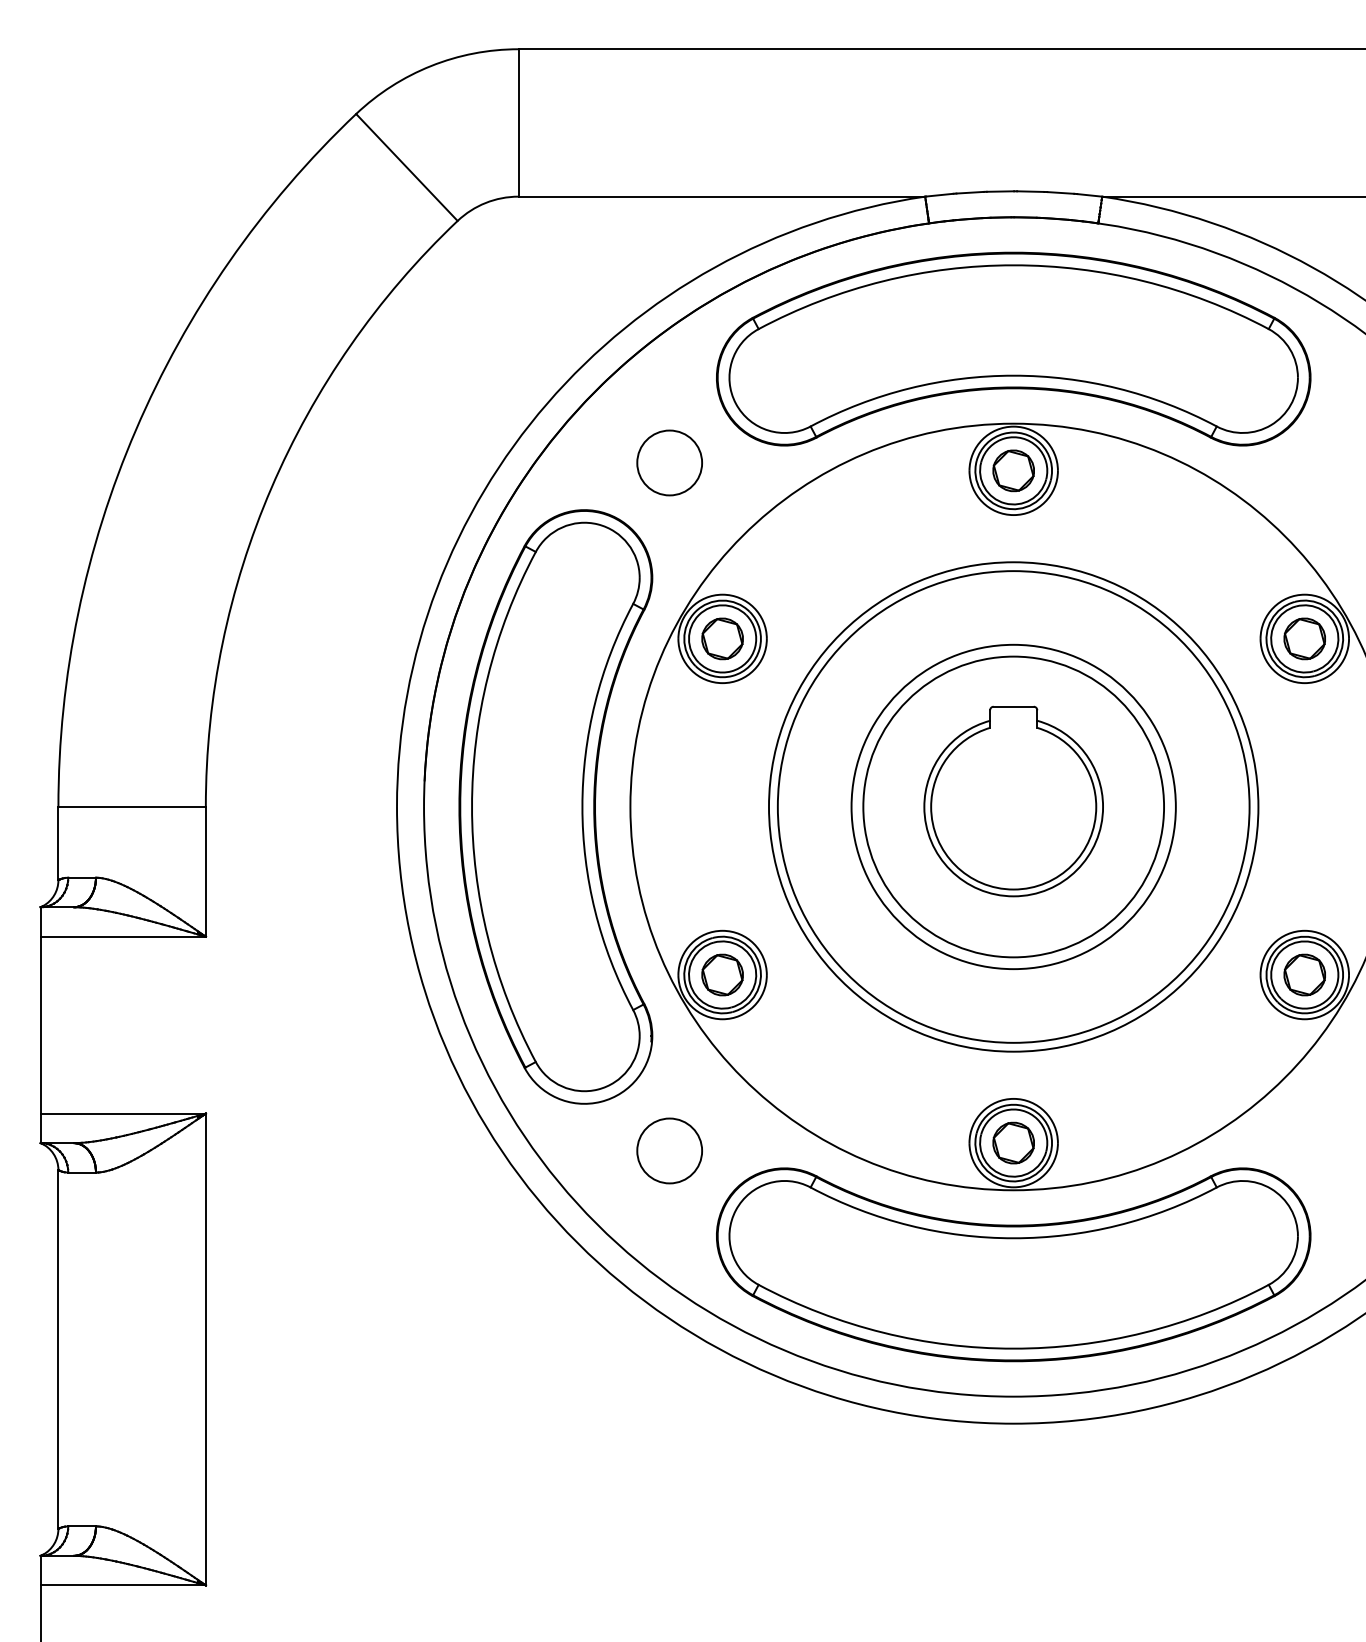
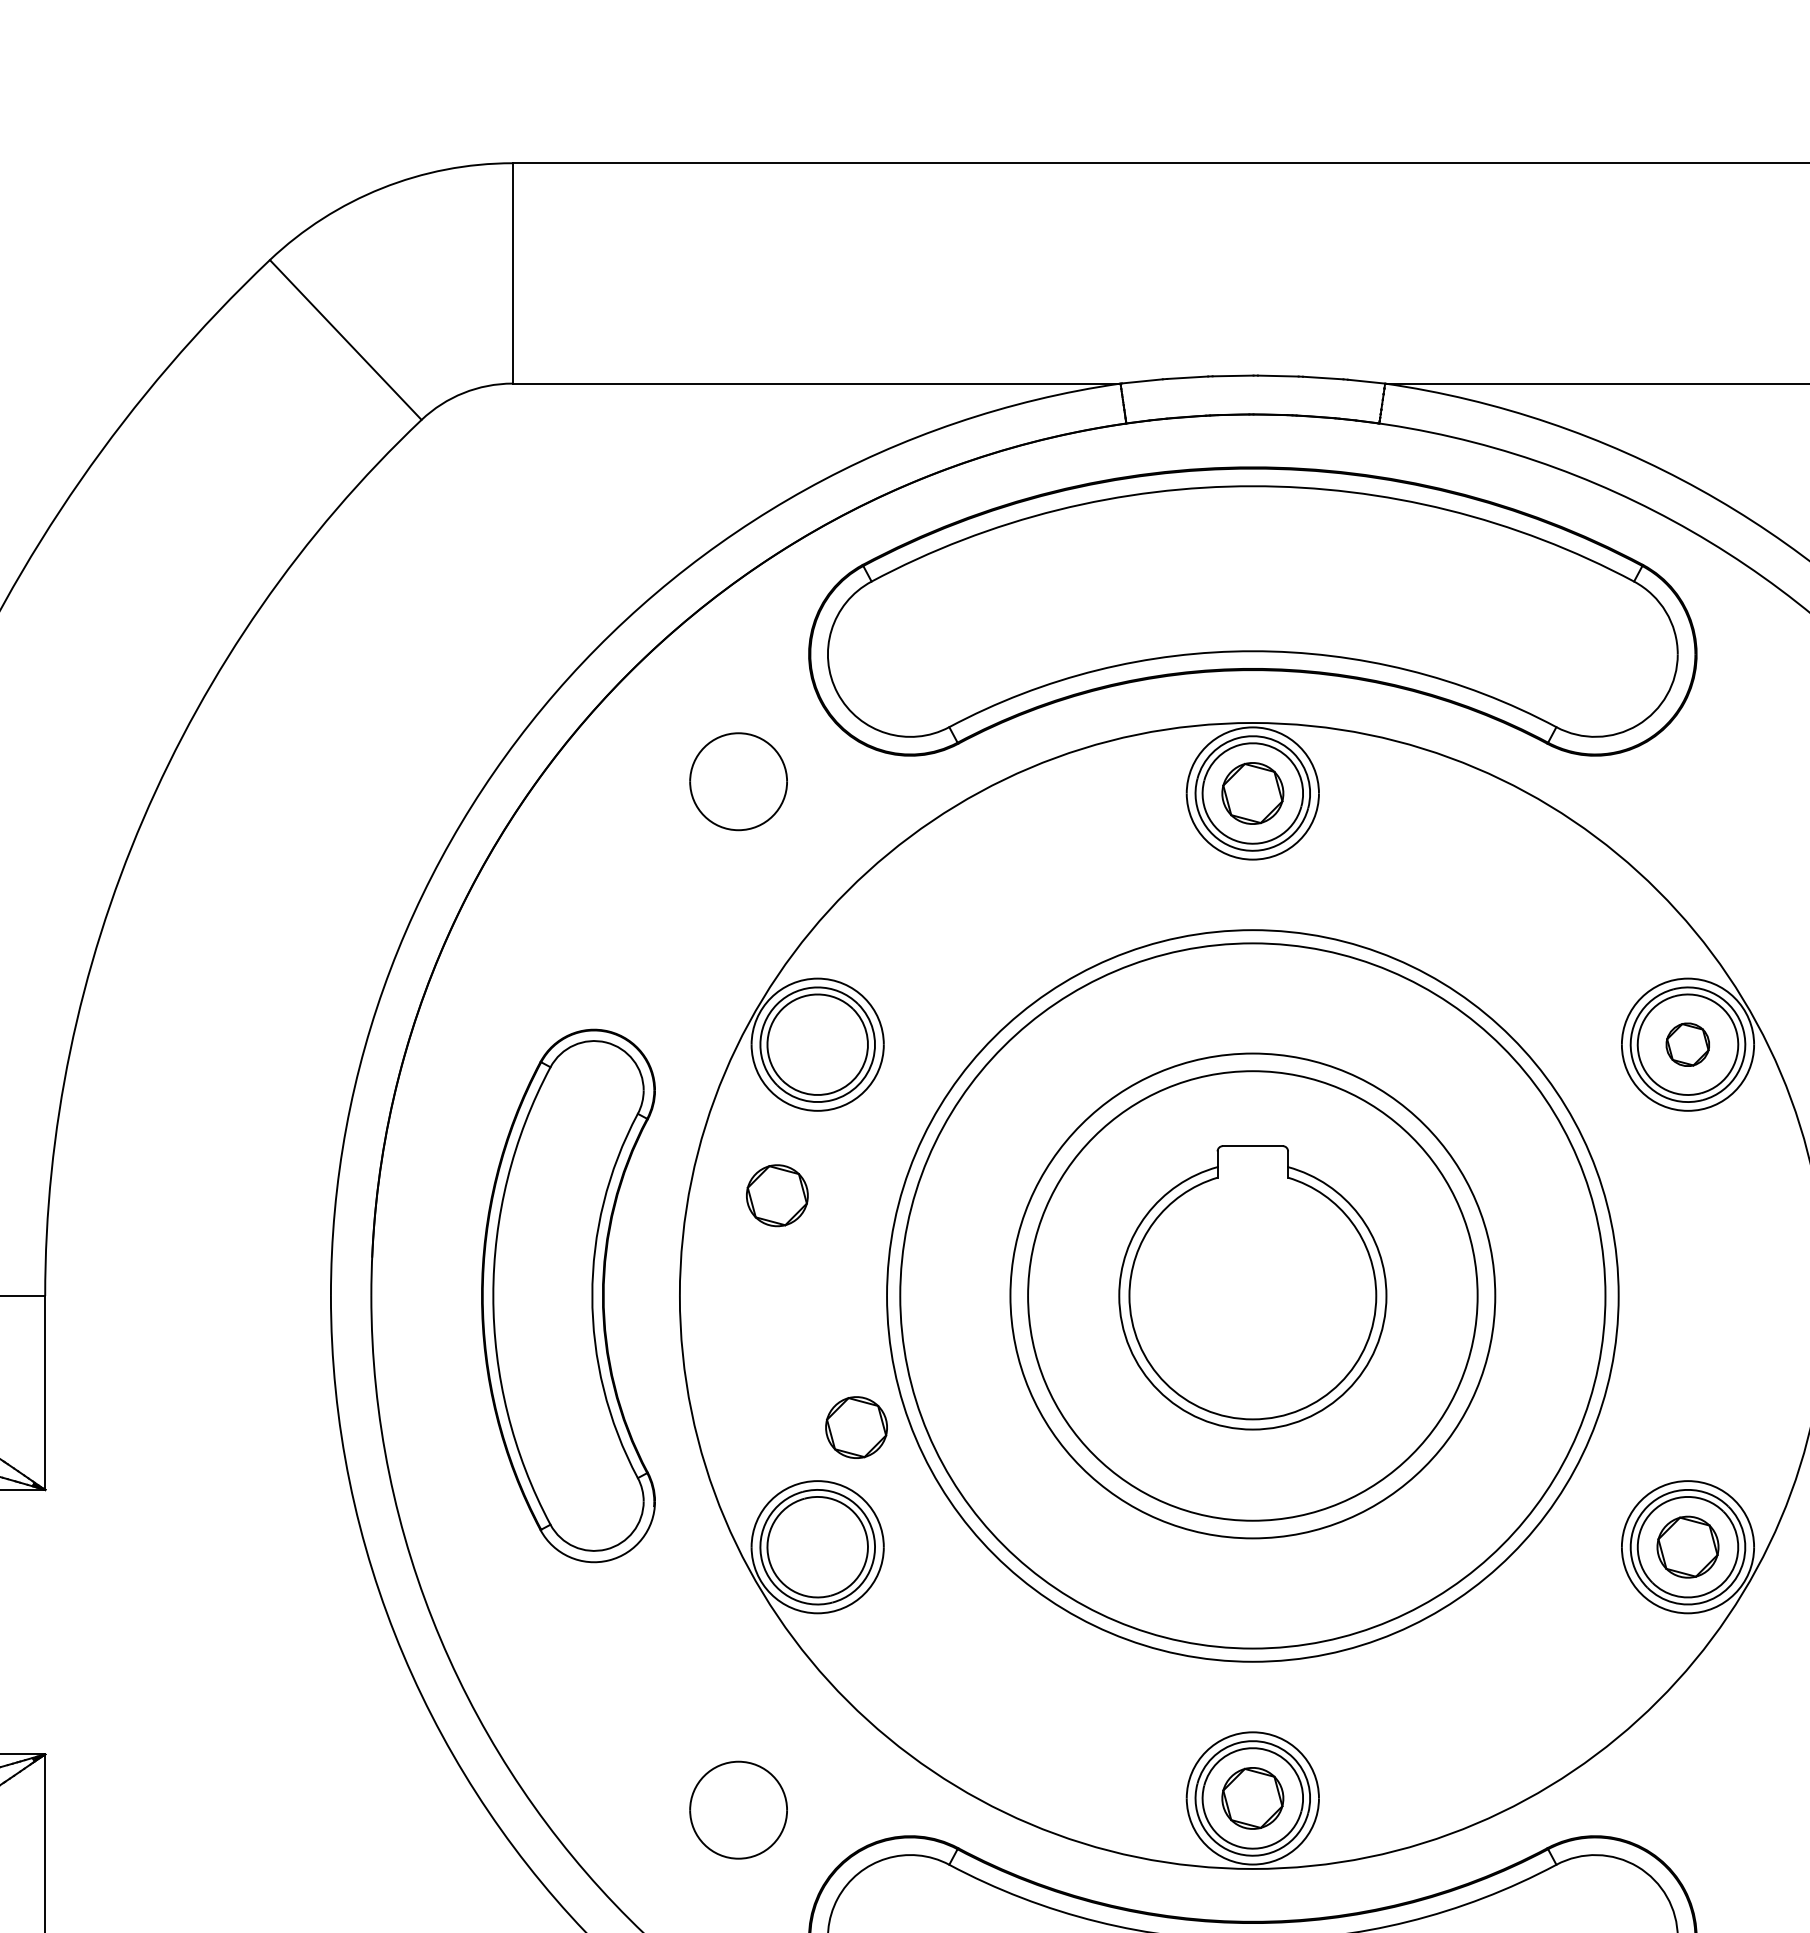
part: (722, 638) -> (777, 1195), moved
part: (1304, 638) -> (1687, 1044), size x0.7
part: (555, 806) -> (567, 1295), size x0.6
part: (722, 974) -> (856, 1426), moved

